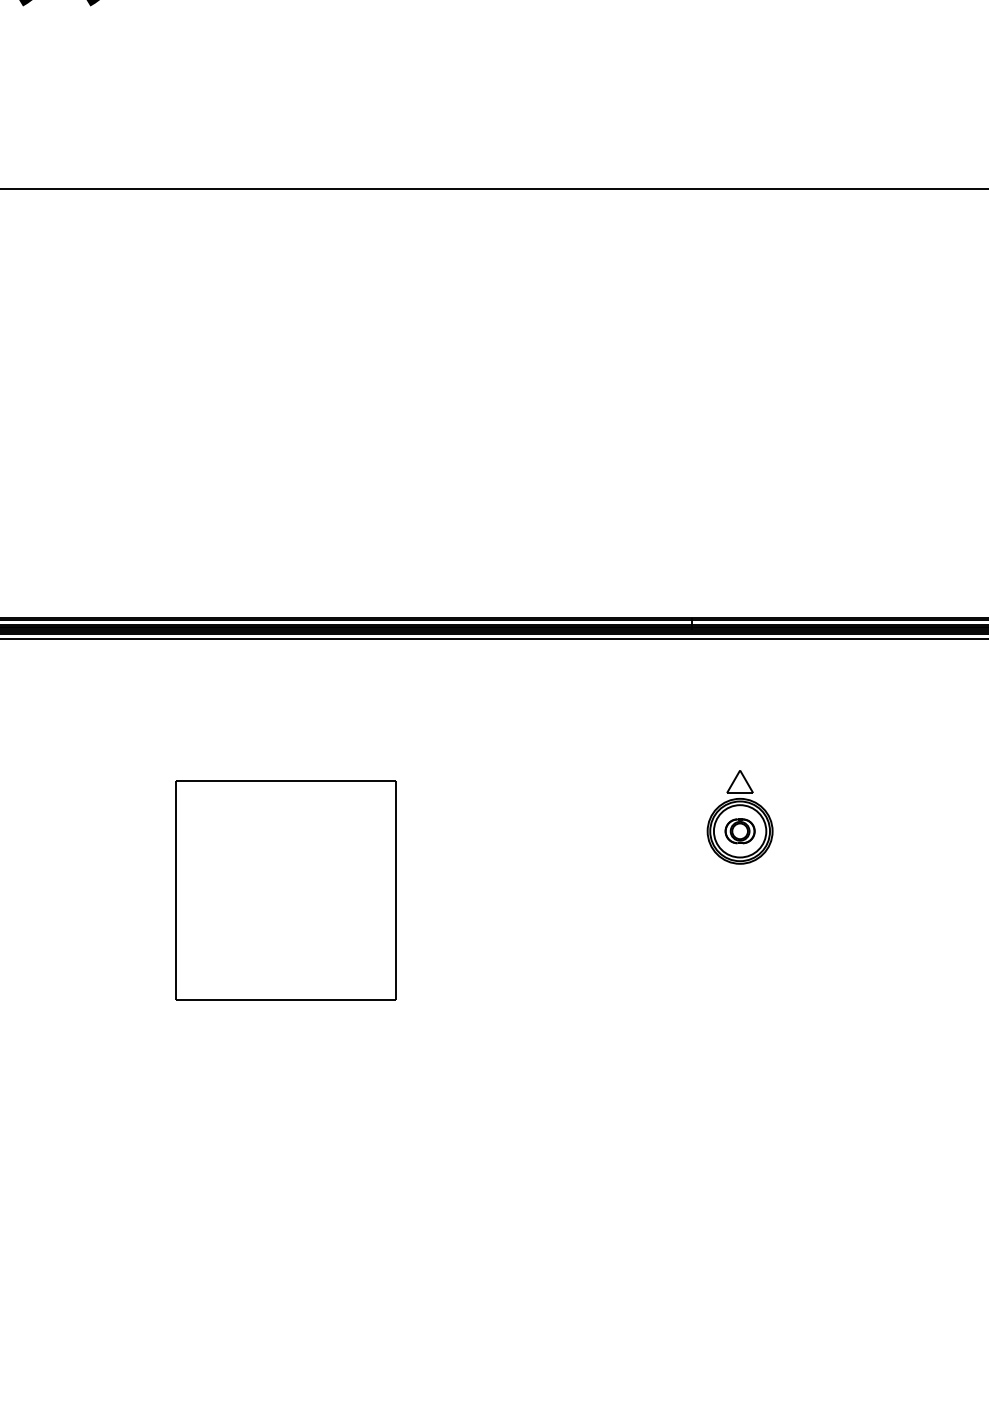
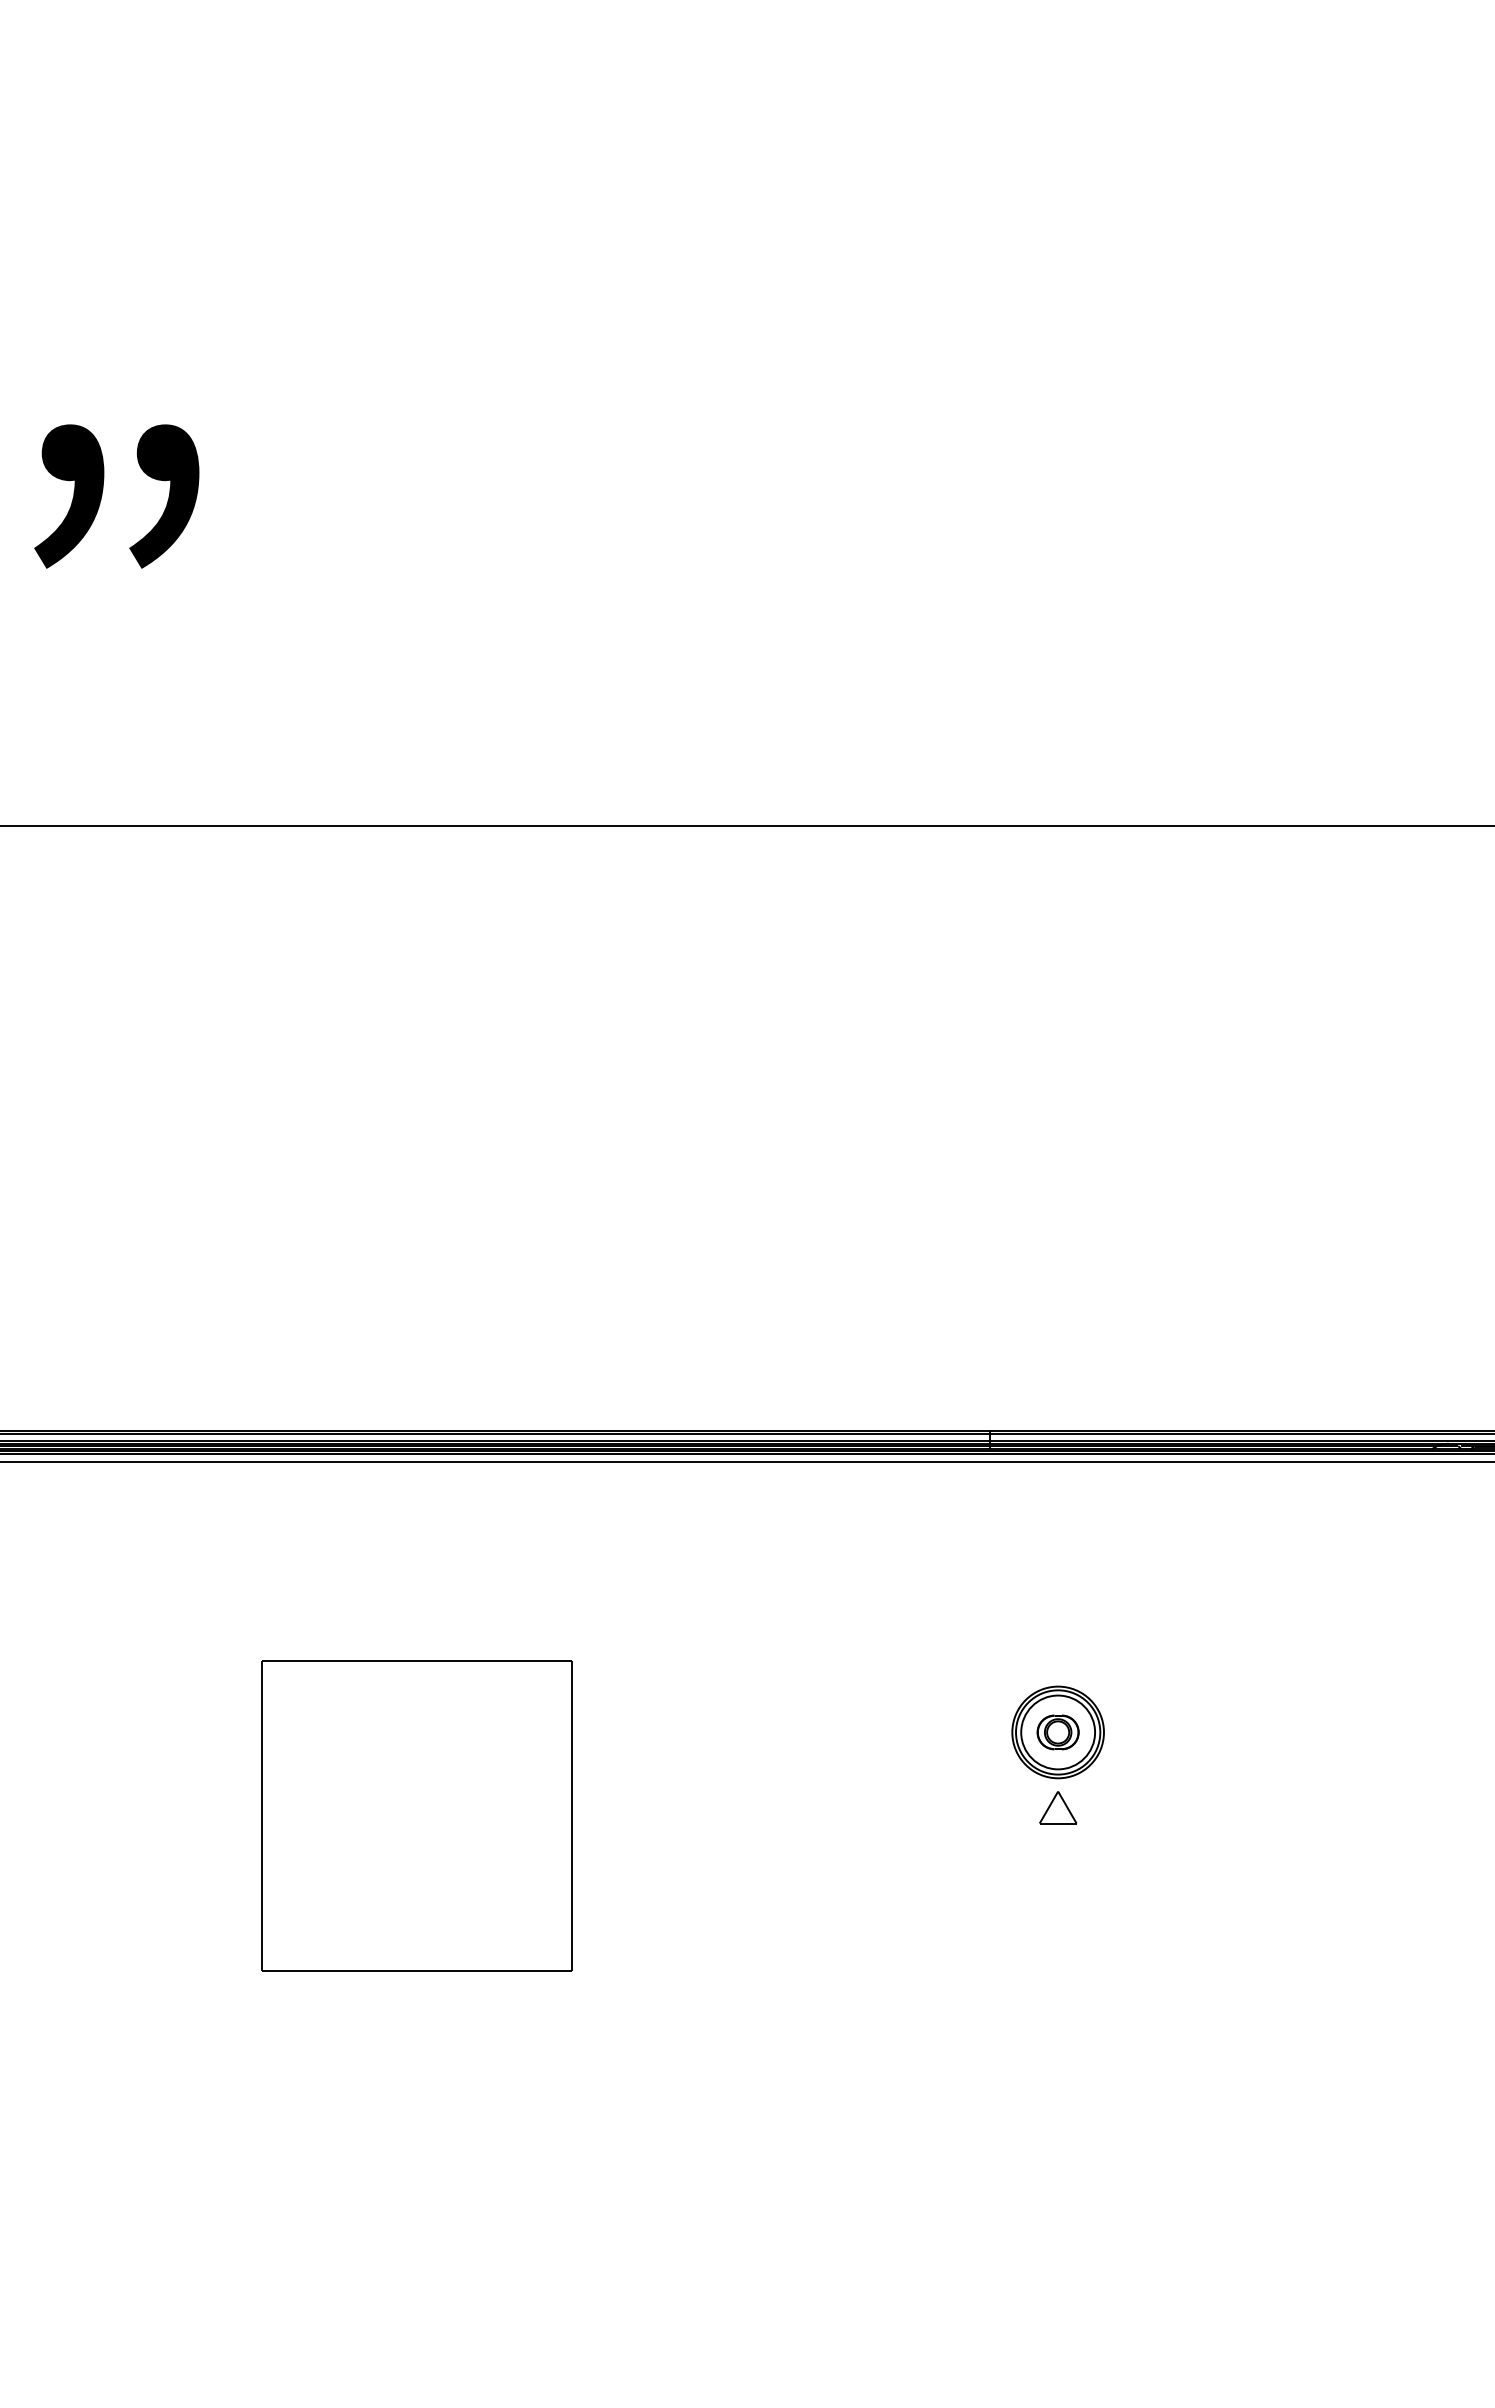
part: (740, 781) -> (1058, 1807), moved

